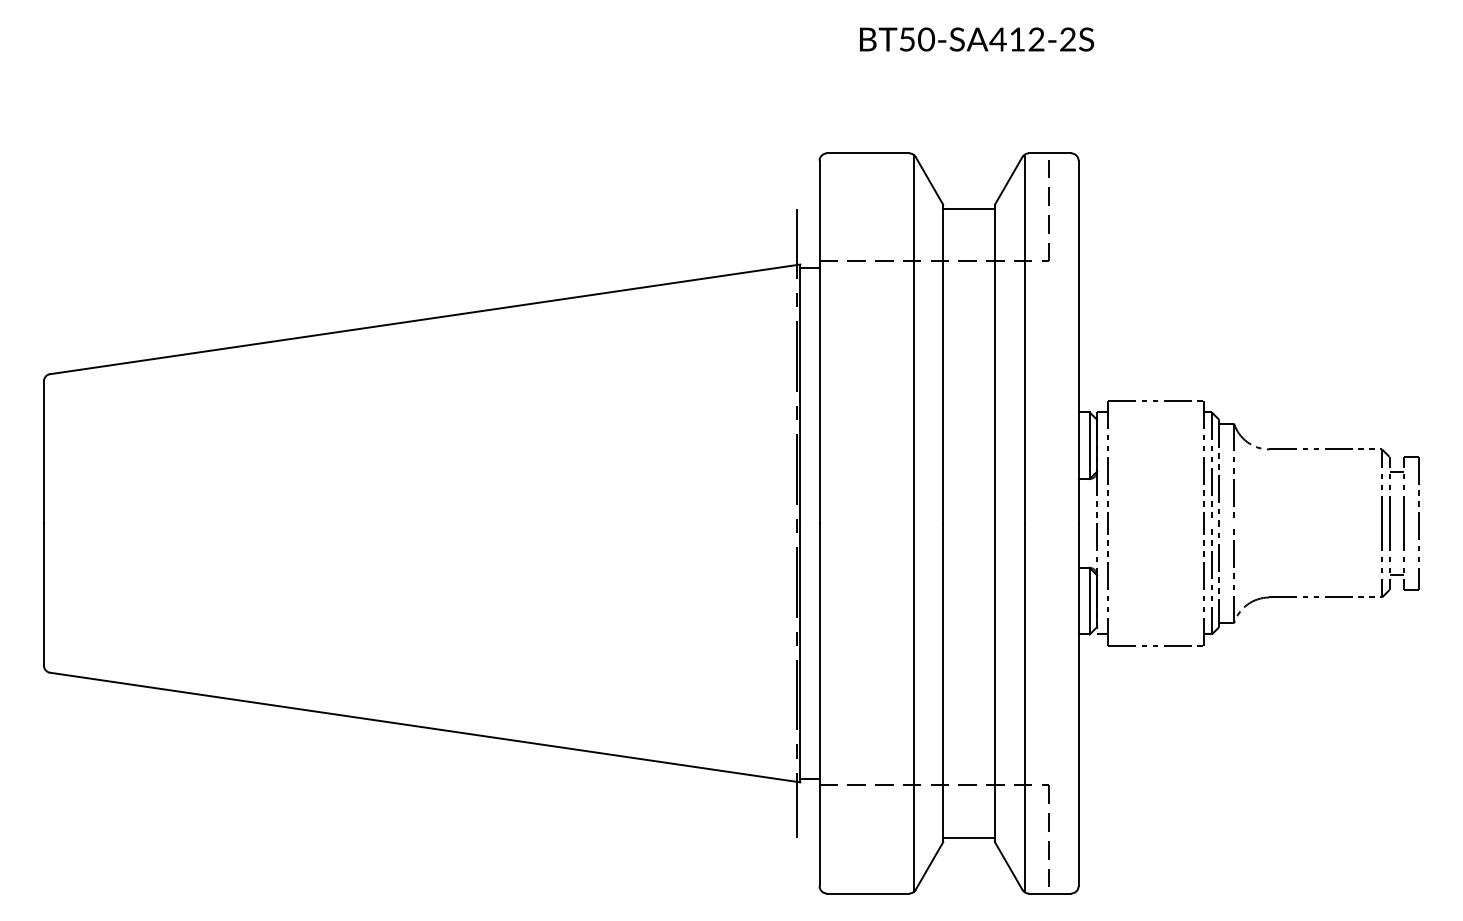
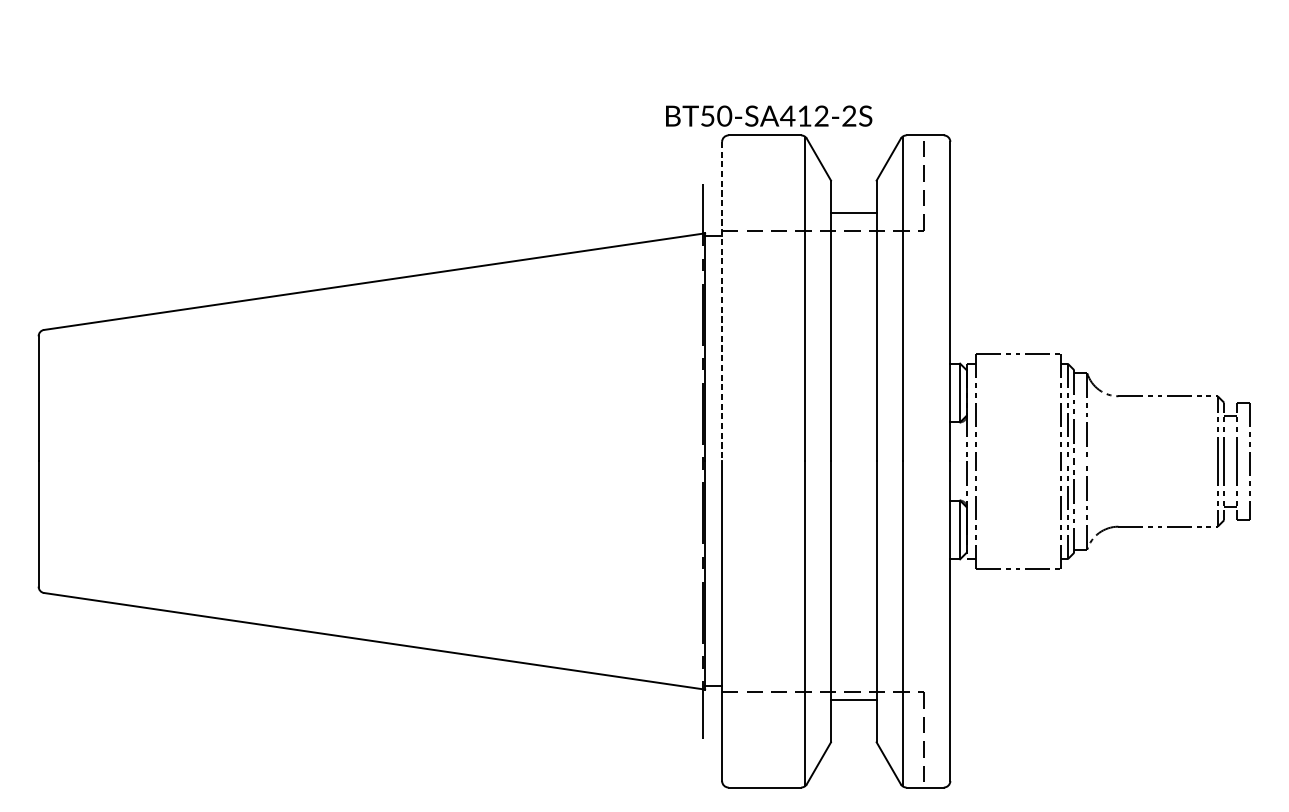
text: (976, 39) -> (768, 116), moved
line: (968, 208) -> (853, 213), moved
line: (819, 342) -> (722, 302), solid -> dashed
line: (968, 838) -> (853, 700), moved

